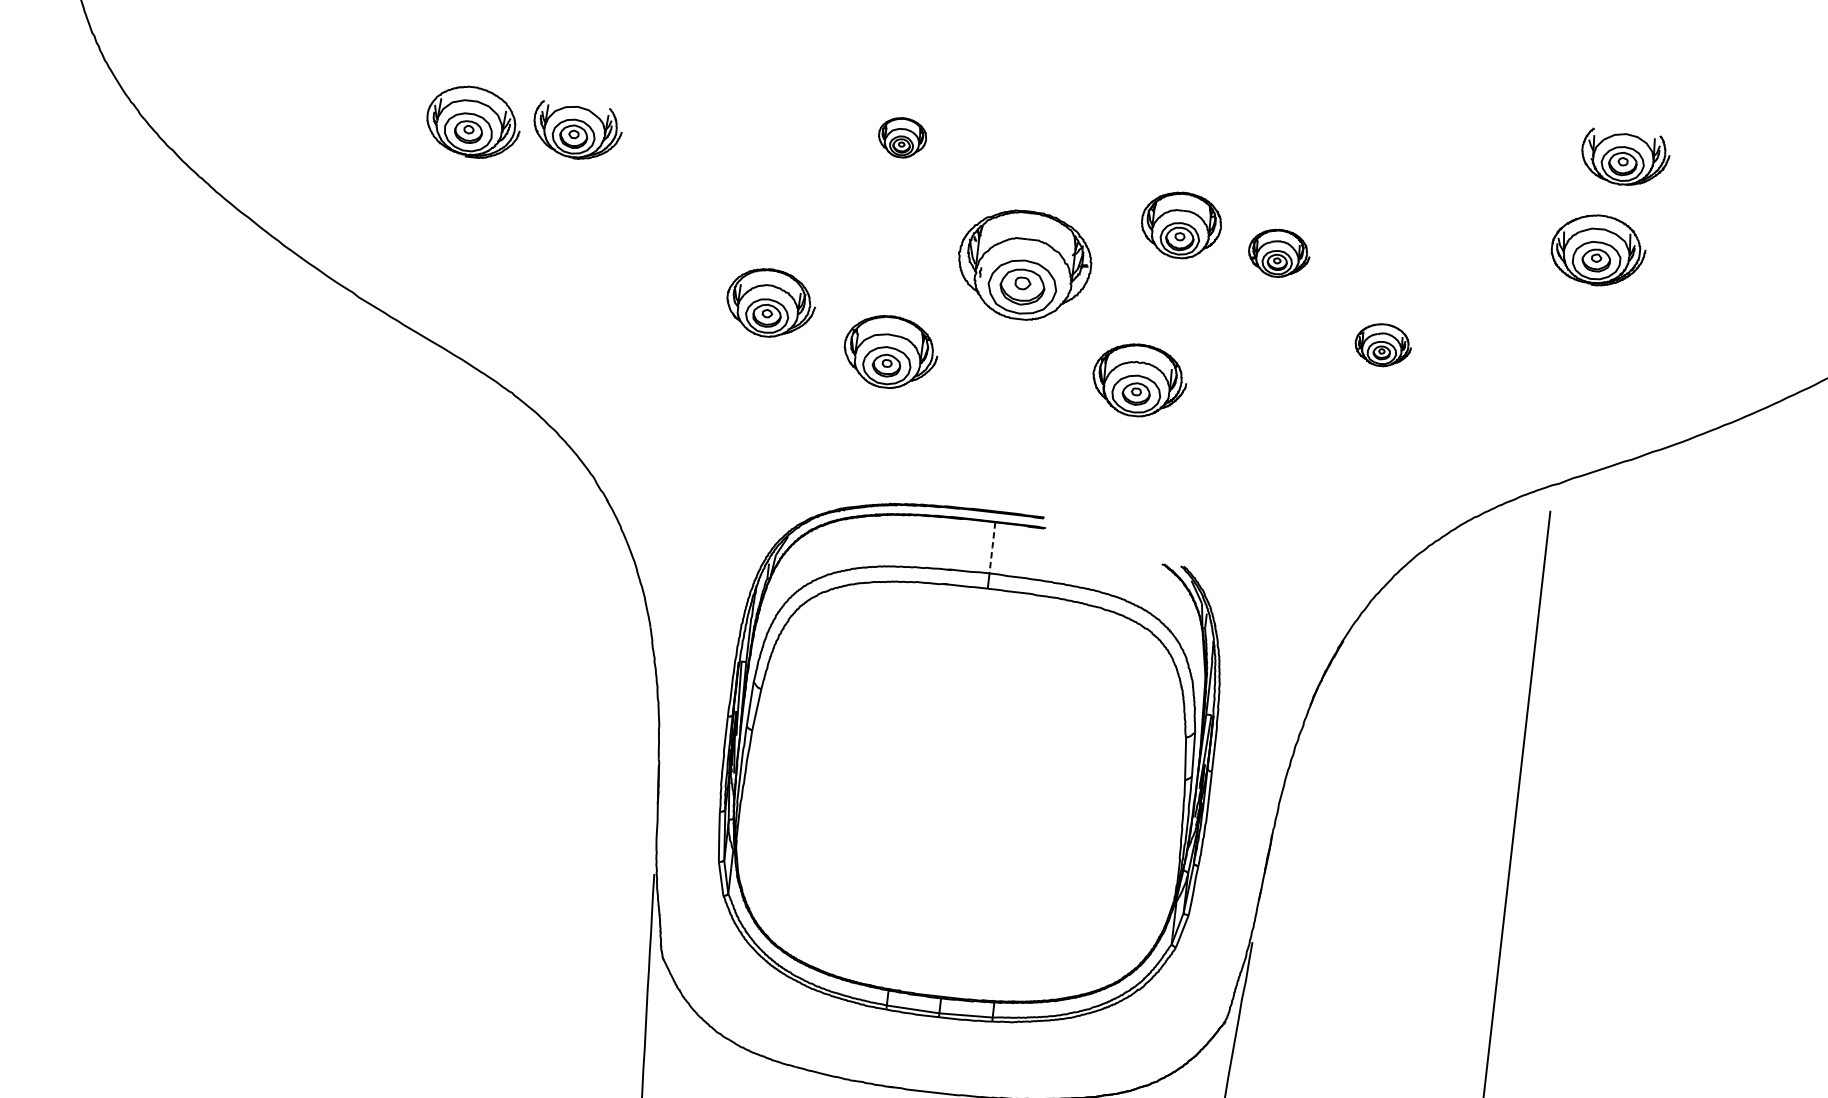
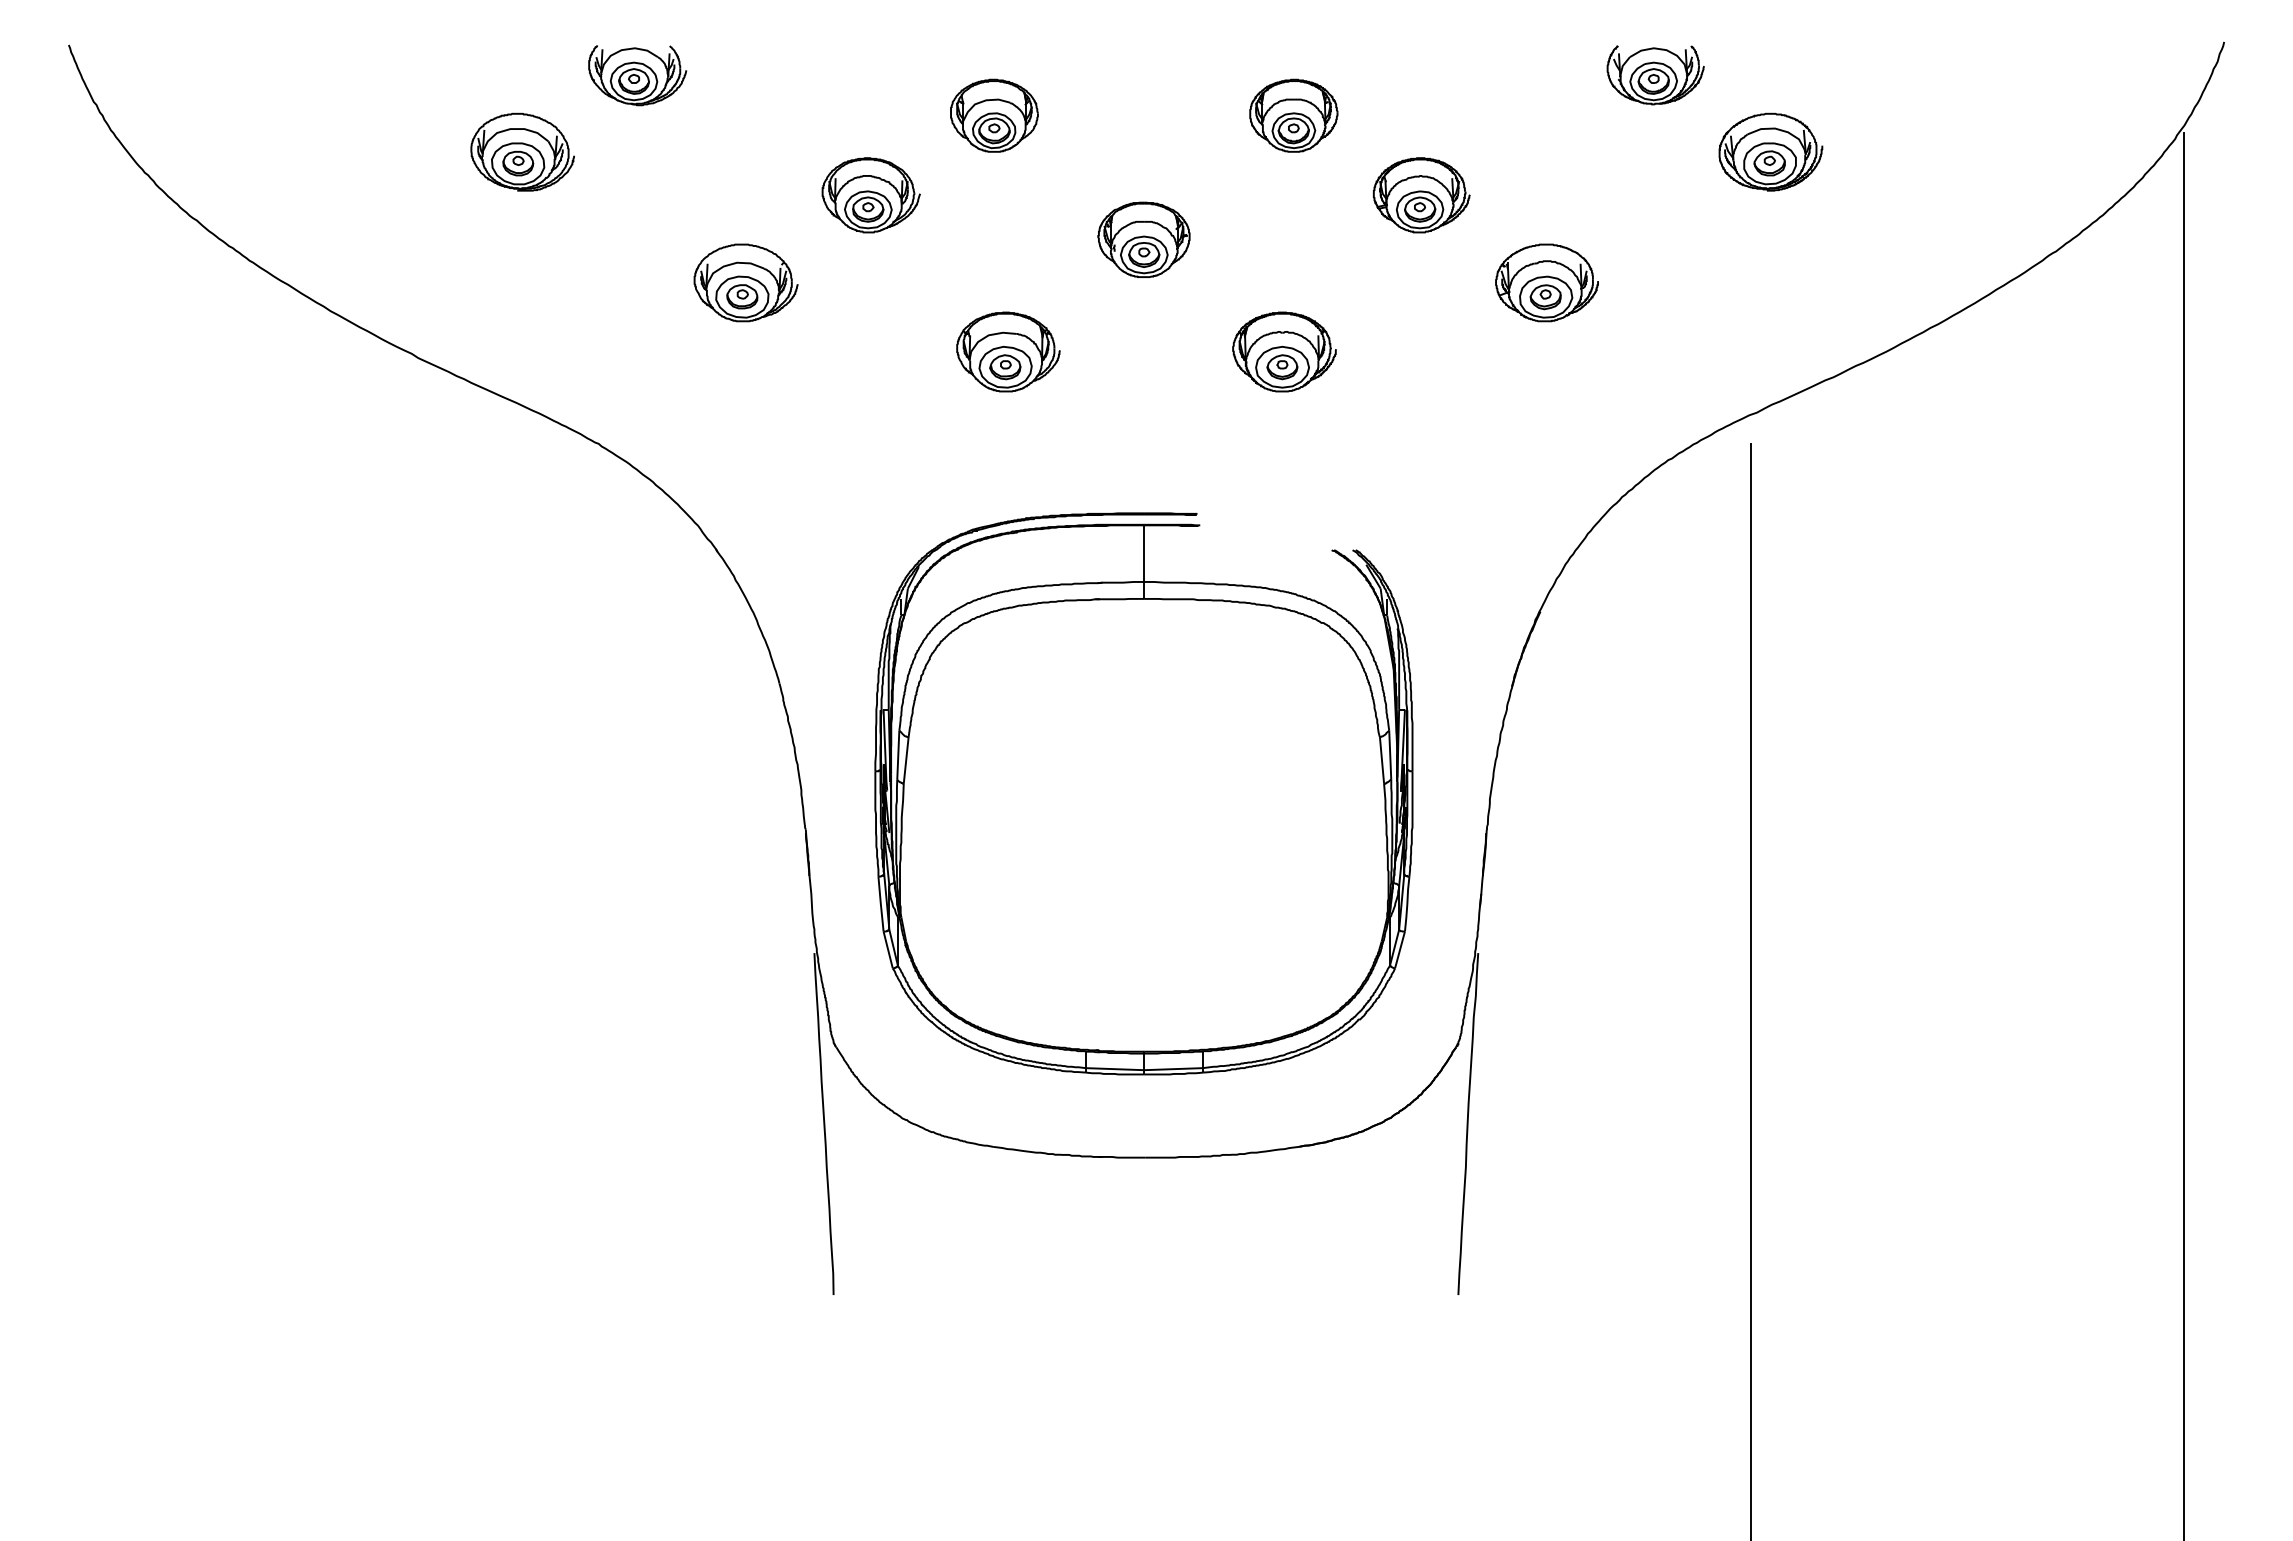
part: (577, 131) -> (637, 75), moved
part: (902, 137) -> (994, 115), size x1.67
part: (1625, 158) -> (1655, 75), moved
part: (1181, 225) -> (1293, 115), moved
part: (1279, 253) -> (1421, 195), size x1.43
part: (661, 262) -> (745, 282), added
part: (1024, 264) -> (1143, 239), size x0.62
part: (770, 303) -> (870, 195), moved
part: (1382, 344) -> (1546, 282), size x1.67
line: (992, 547) -> (1144, 553), dashed -> solid

